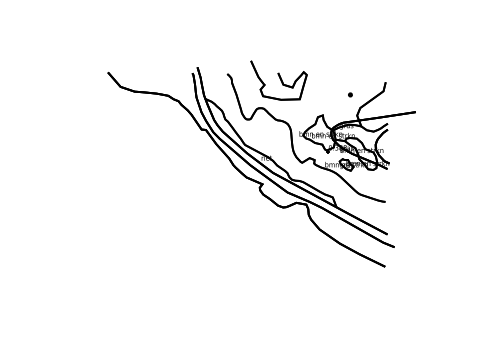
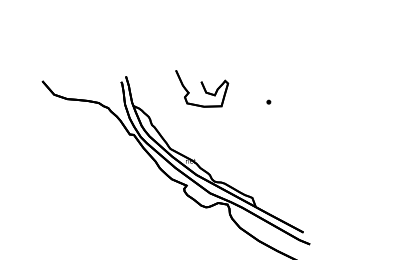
part: (320, 137) -> (240, 141), removed

